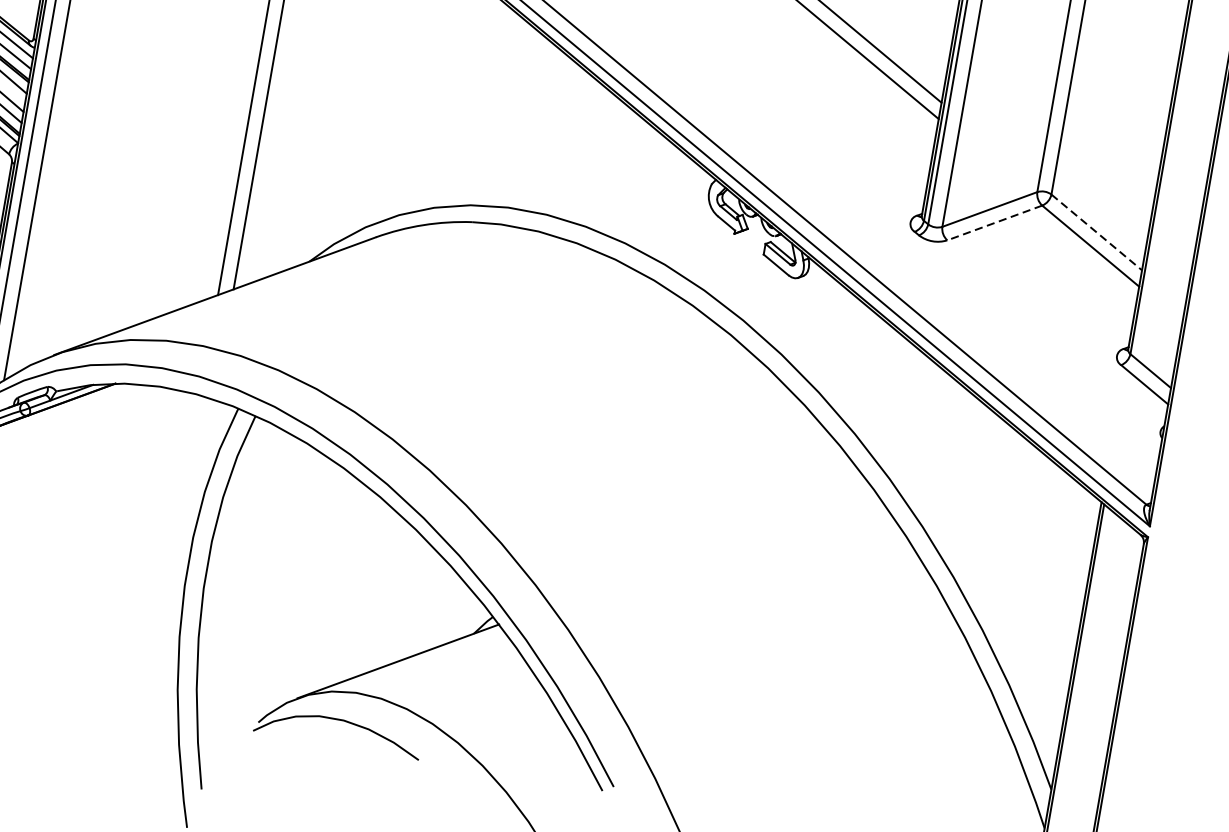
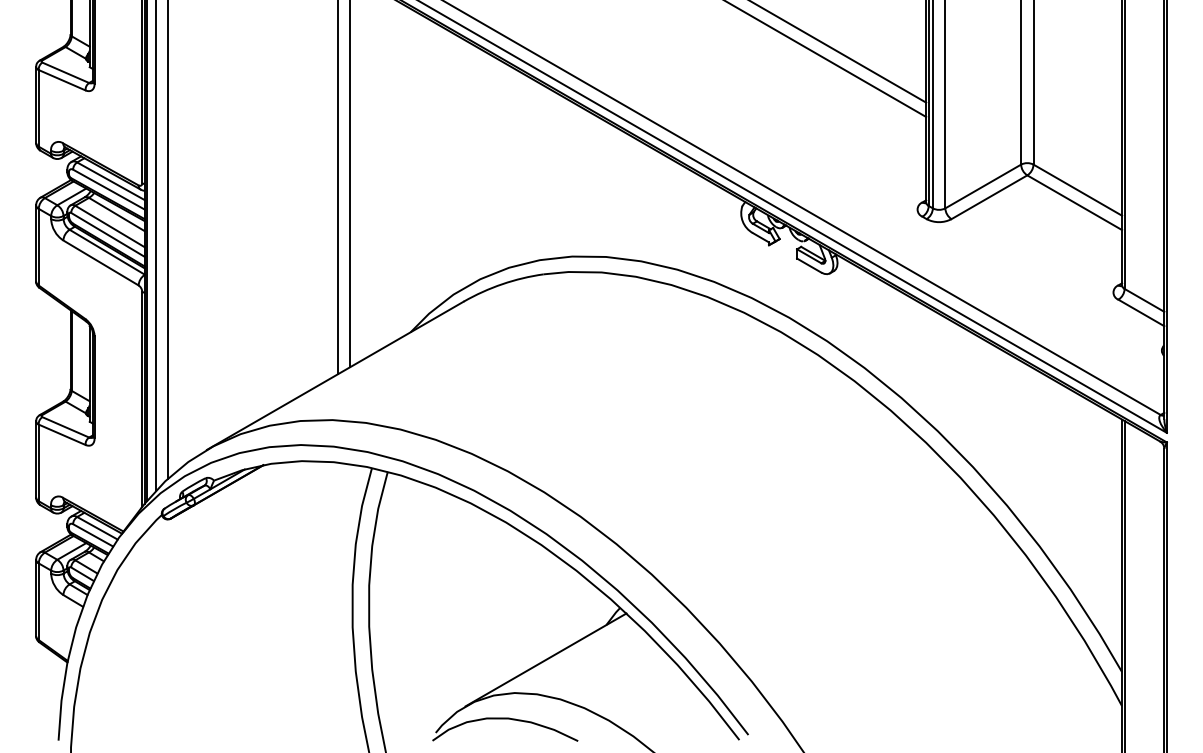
line: (994, 223) -> (989, 197), dashed -> solid
line: (1097, 232) -> (1078, 190), dashed -> solid

